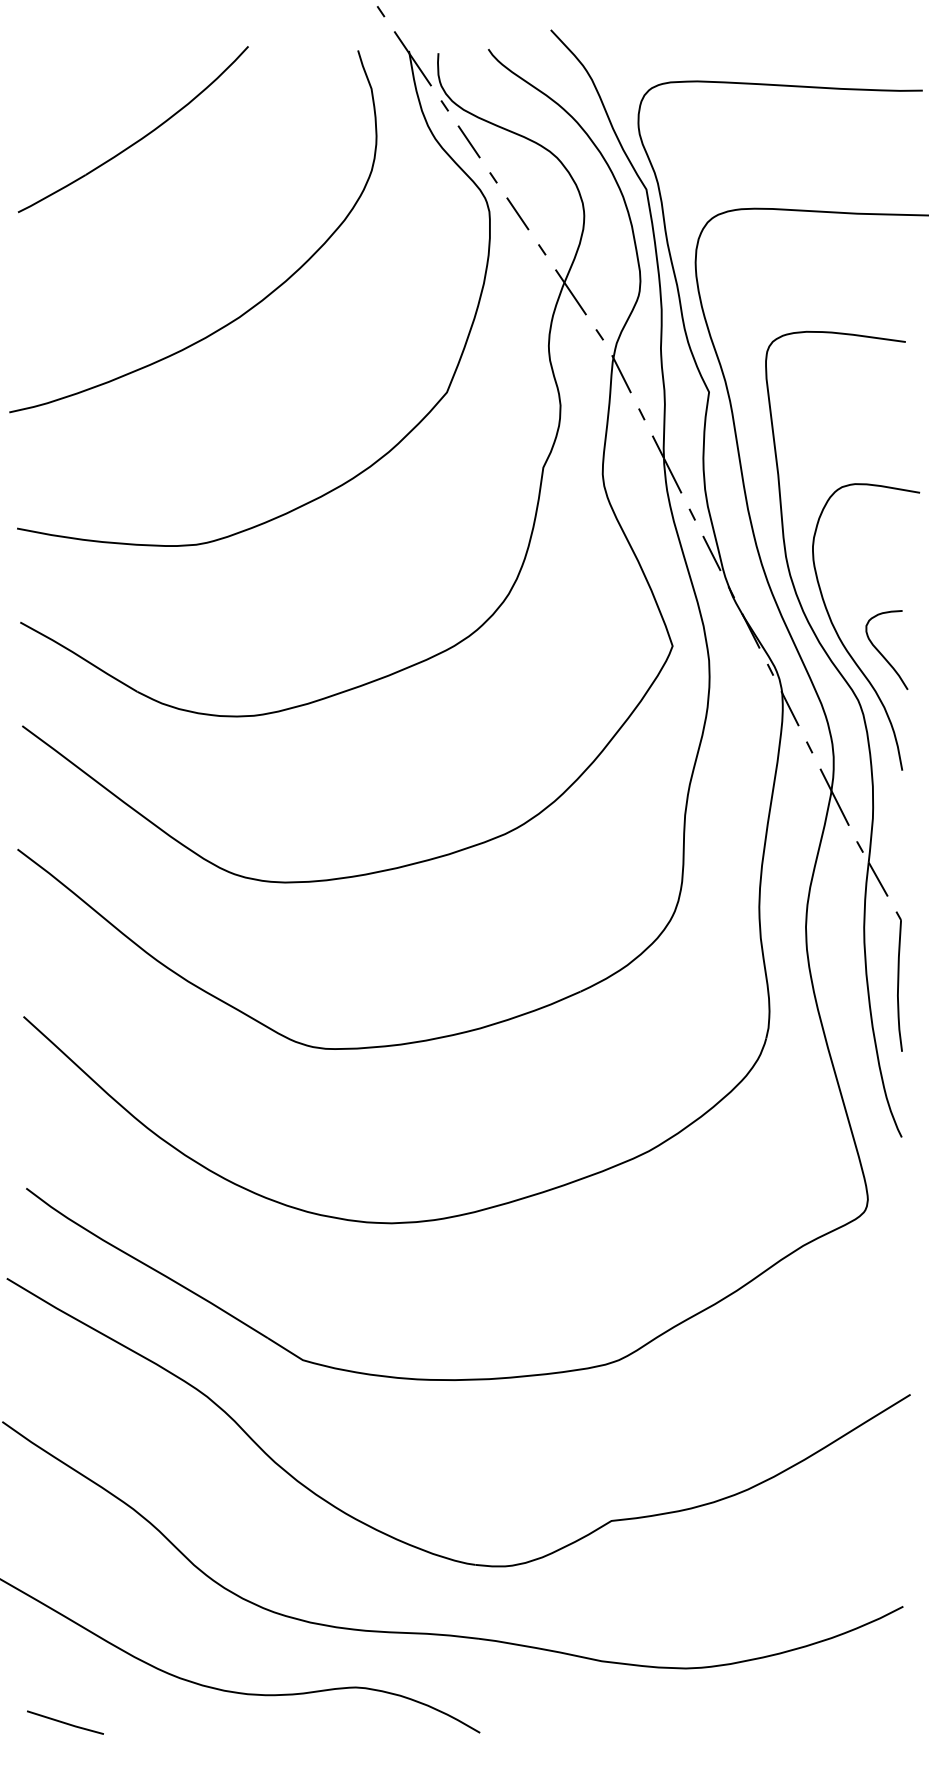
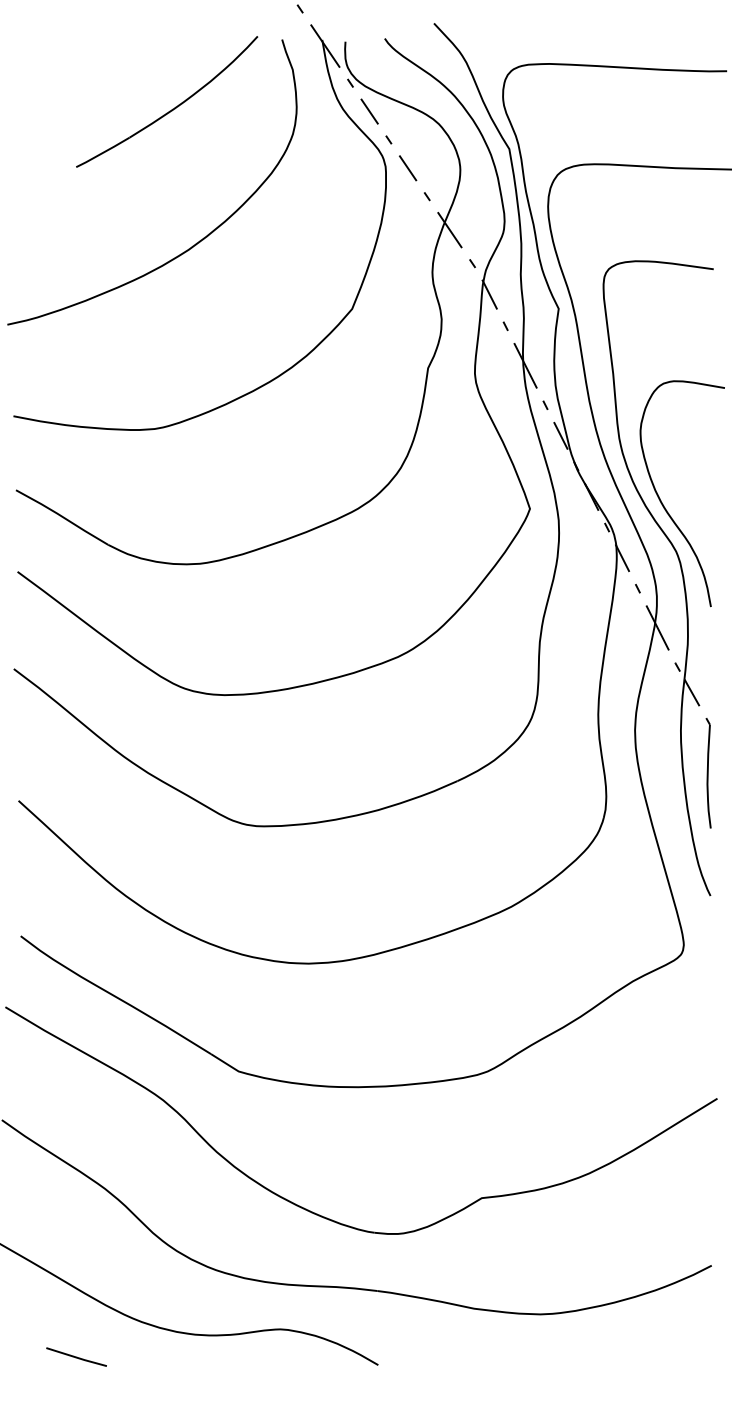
part: (140, 137) -> (172, 108), moved
curve: (881, 651) -> (694, 513), removed
line: (65, 1721) -> (76, 1356), moved

